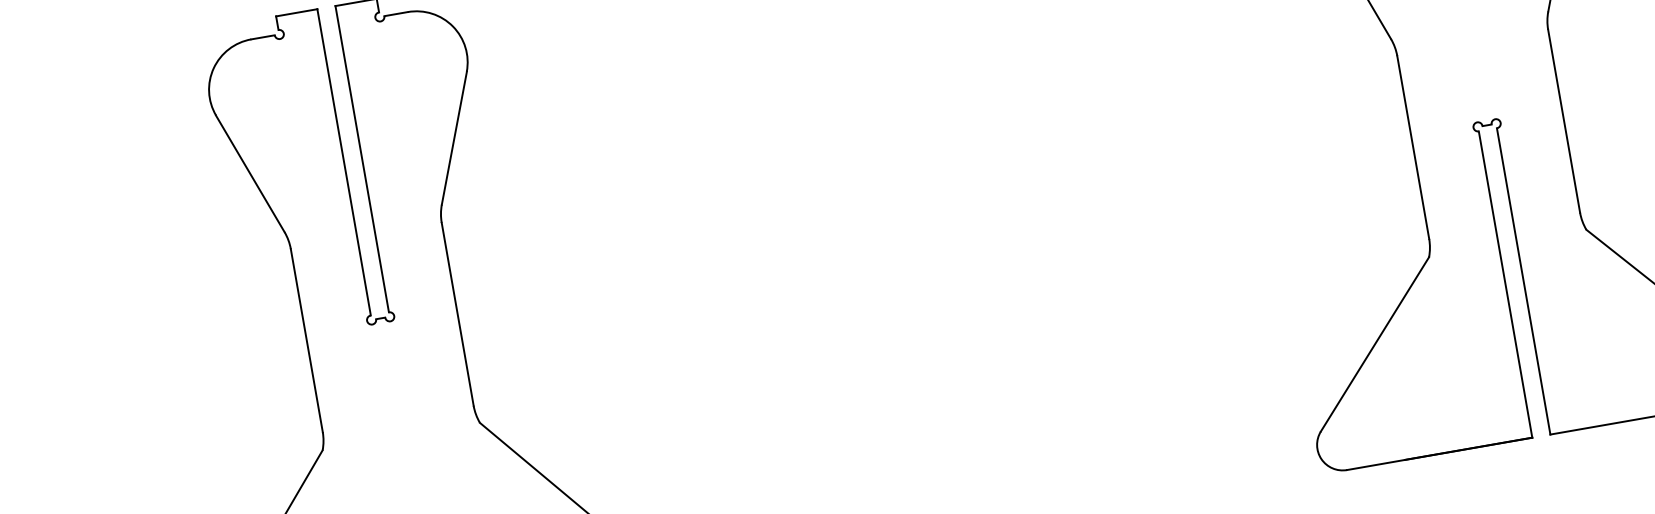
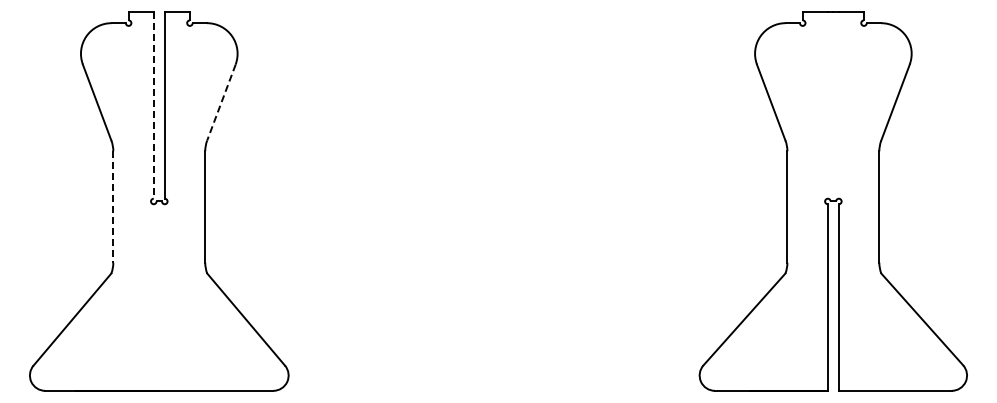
line: (454, 138) -> (221, 102), solid -> dashed
line: (343, 162) -> (153, 105), solid -> dashed
line: (307, 341) -> (113, 207), solid -> dashed

